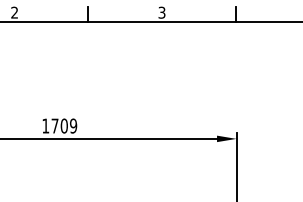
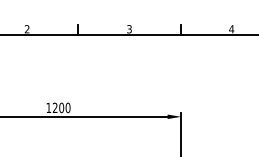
text: (64, 125) -> (61, 107), 1709 -> 1200

